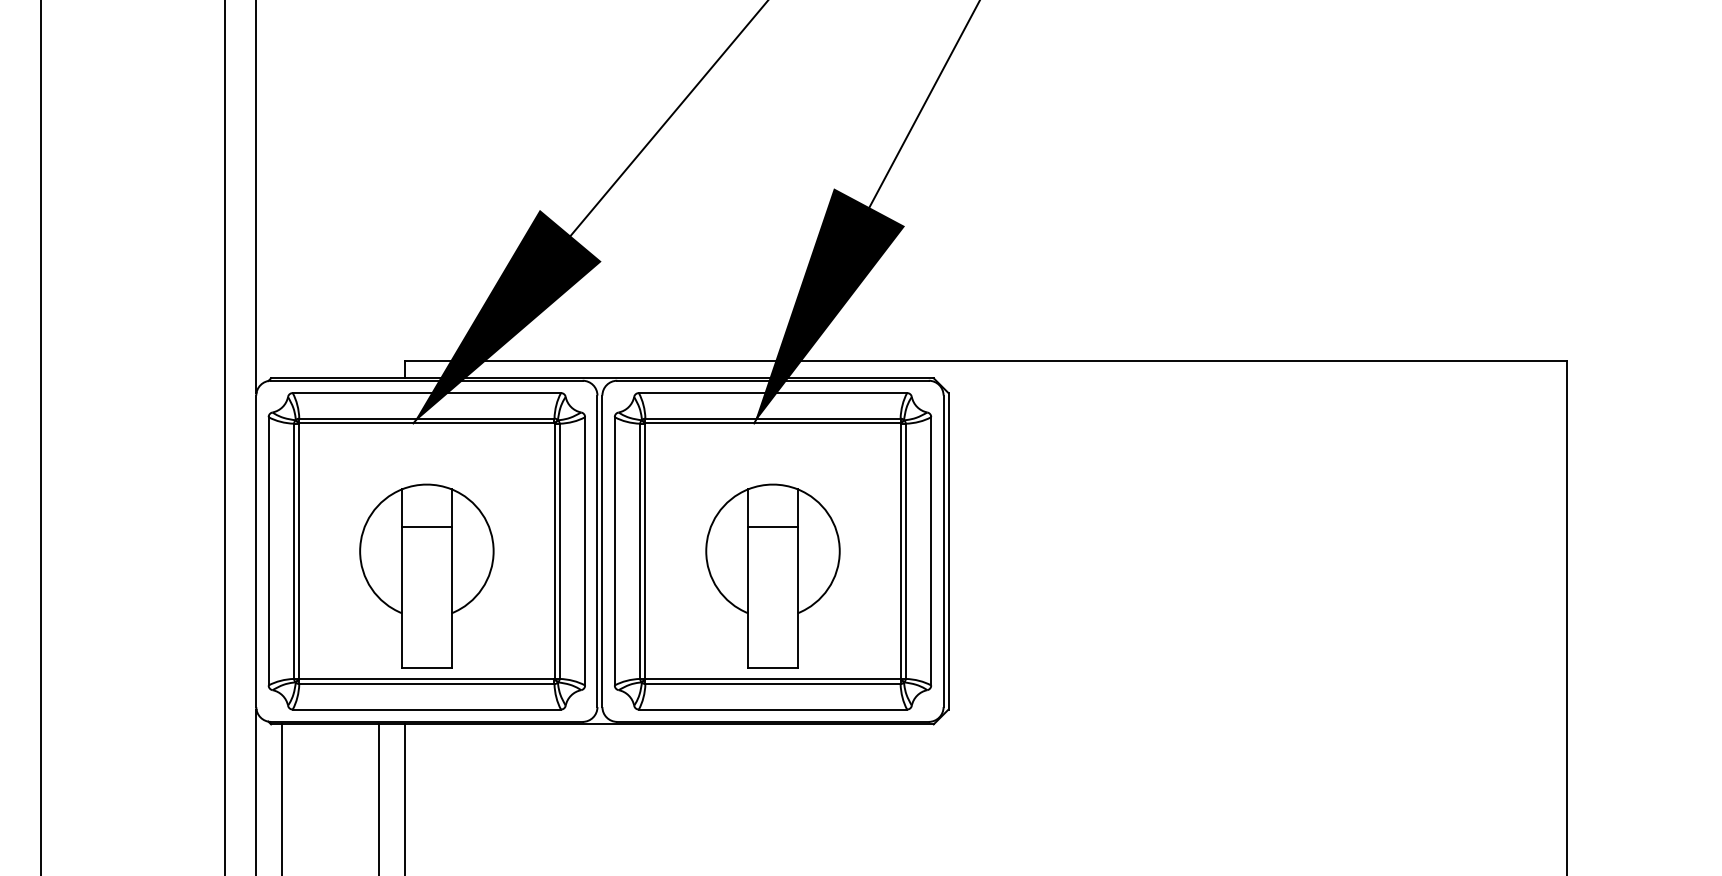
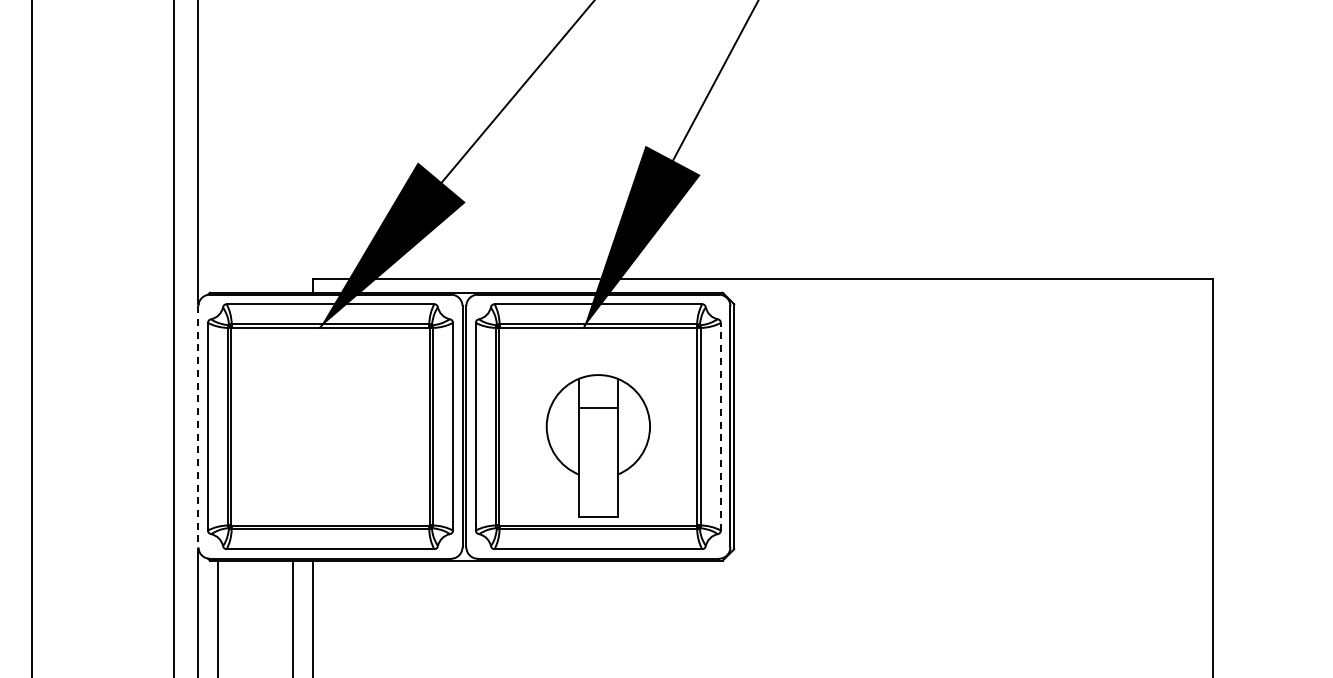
line: (256, 551) -> (198, 426), solid -> dashed
line: (930, 551) -> (720, 426), solid -> dashed
part: (426, 575) -> (330, 445), removed

